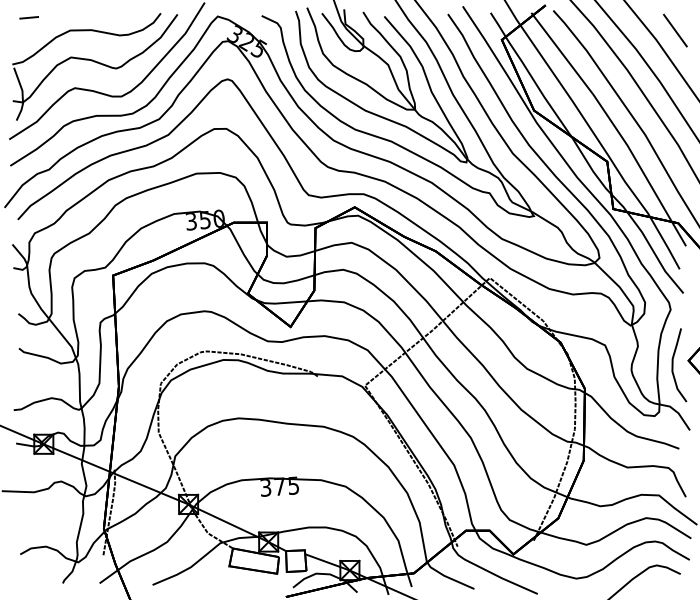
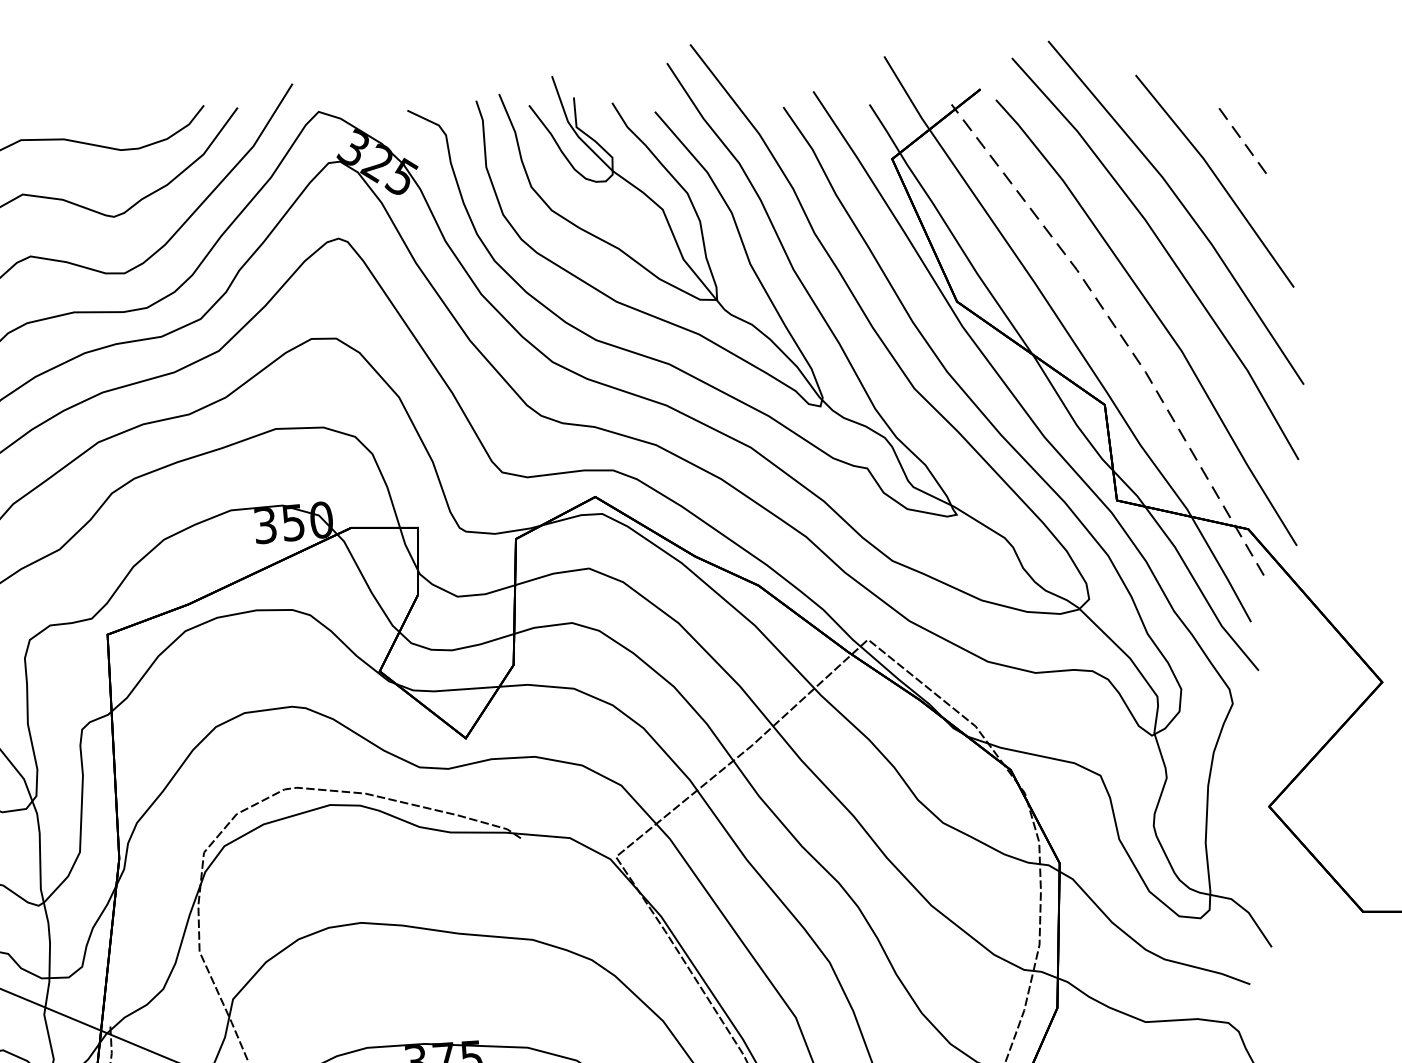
line: (675, 30) -> (1242, 140), solid -> dashed
line: (614, 125) -> (1119, 331), solid -> dashed
curve: (673, 365) -> (1238, 816), removed

